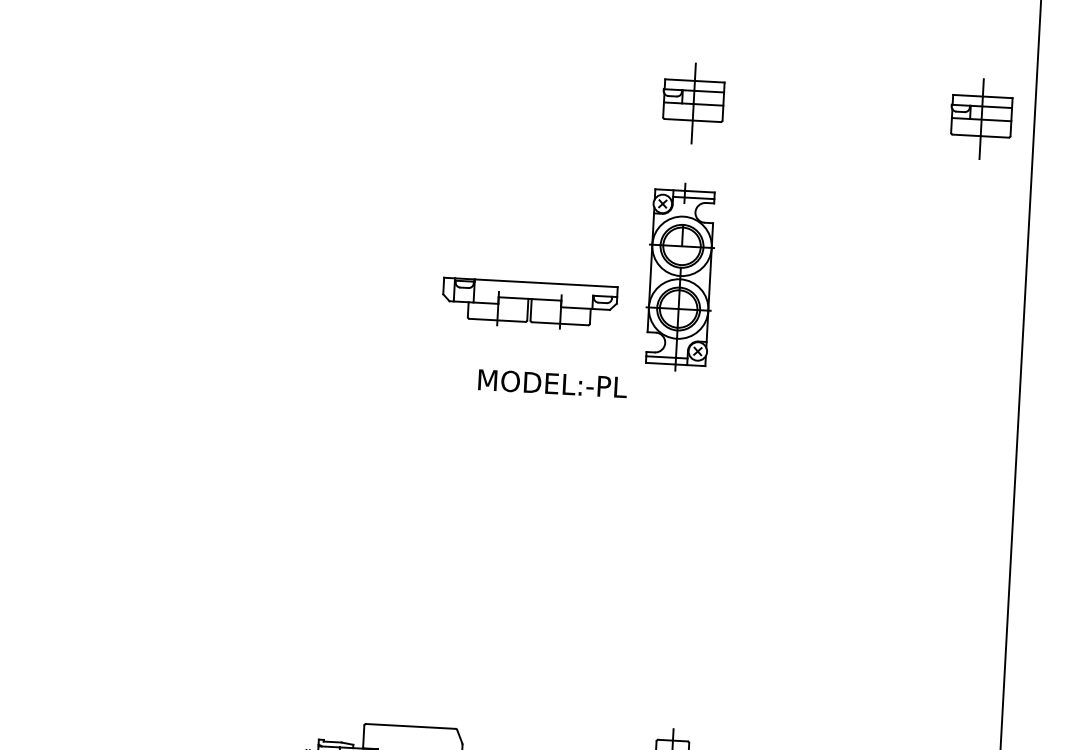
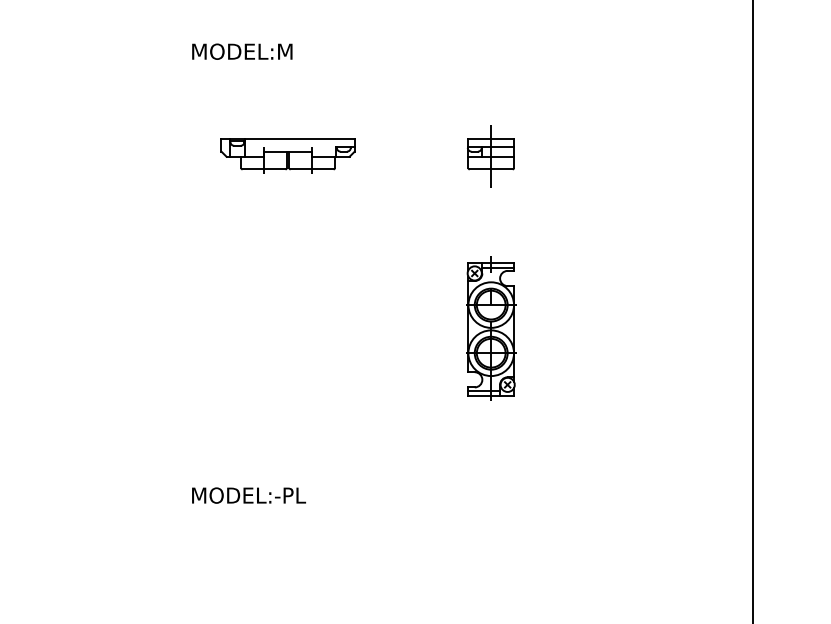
part: (980, 119) -> (711, 156), removed
part: (680, 276) -> (491, 328), moved
part: (529, 303) -> (287, 155), moved
text: (552, 383) -> (248, 495), moved

